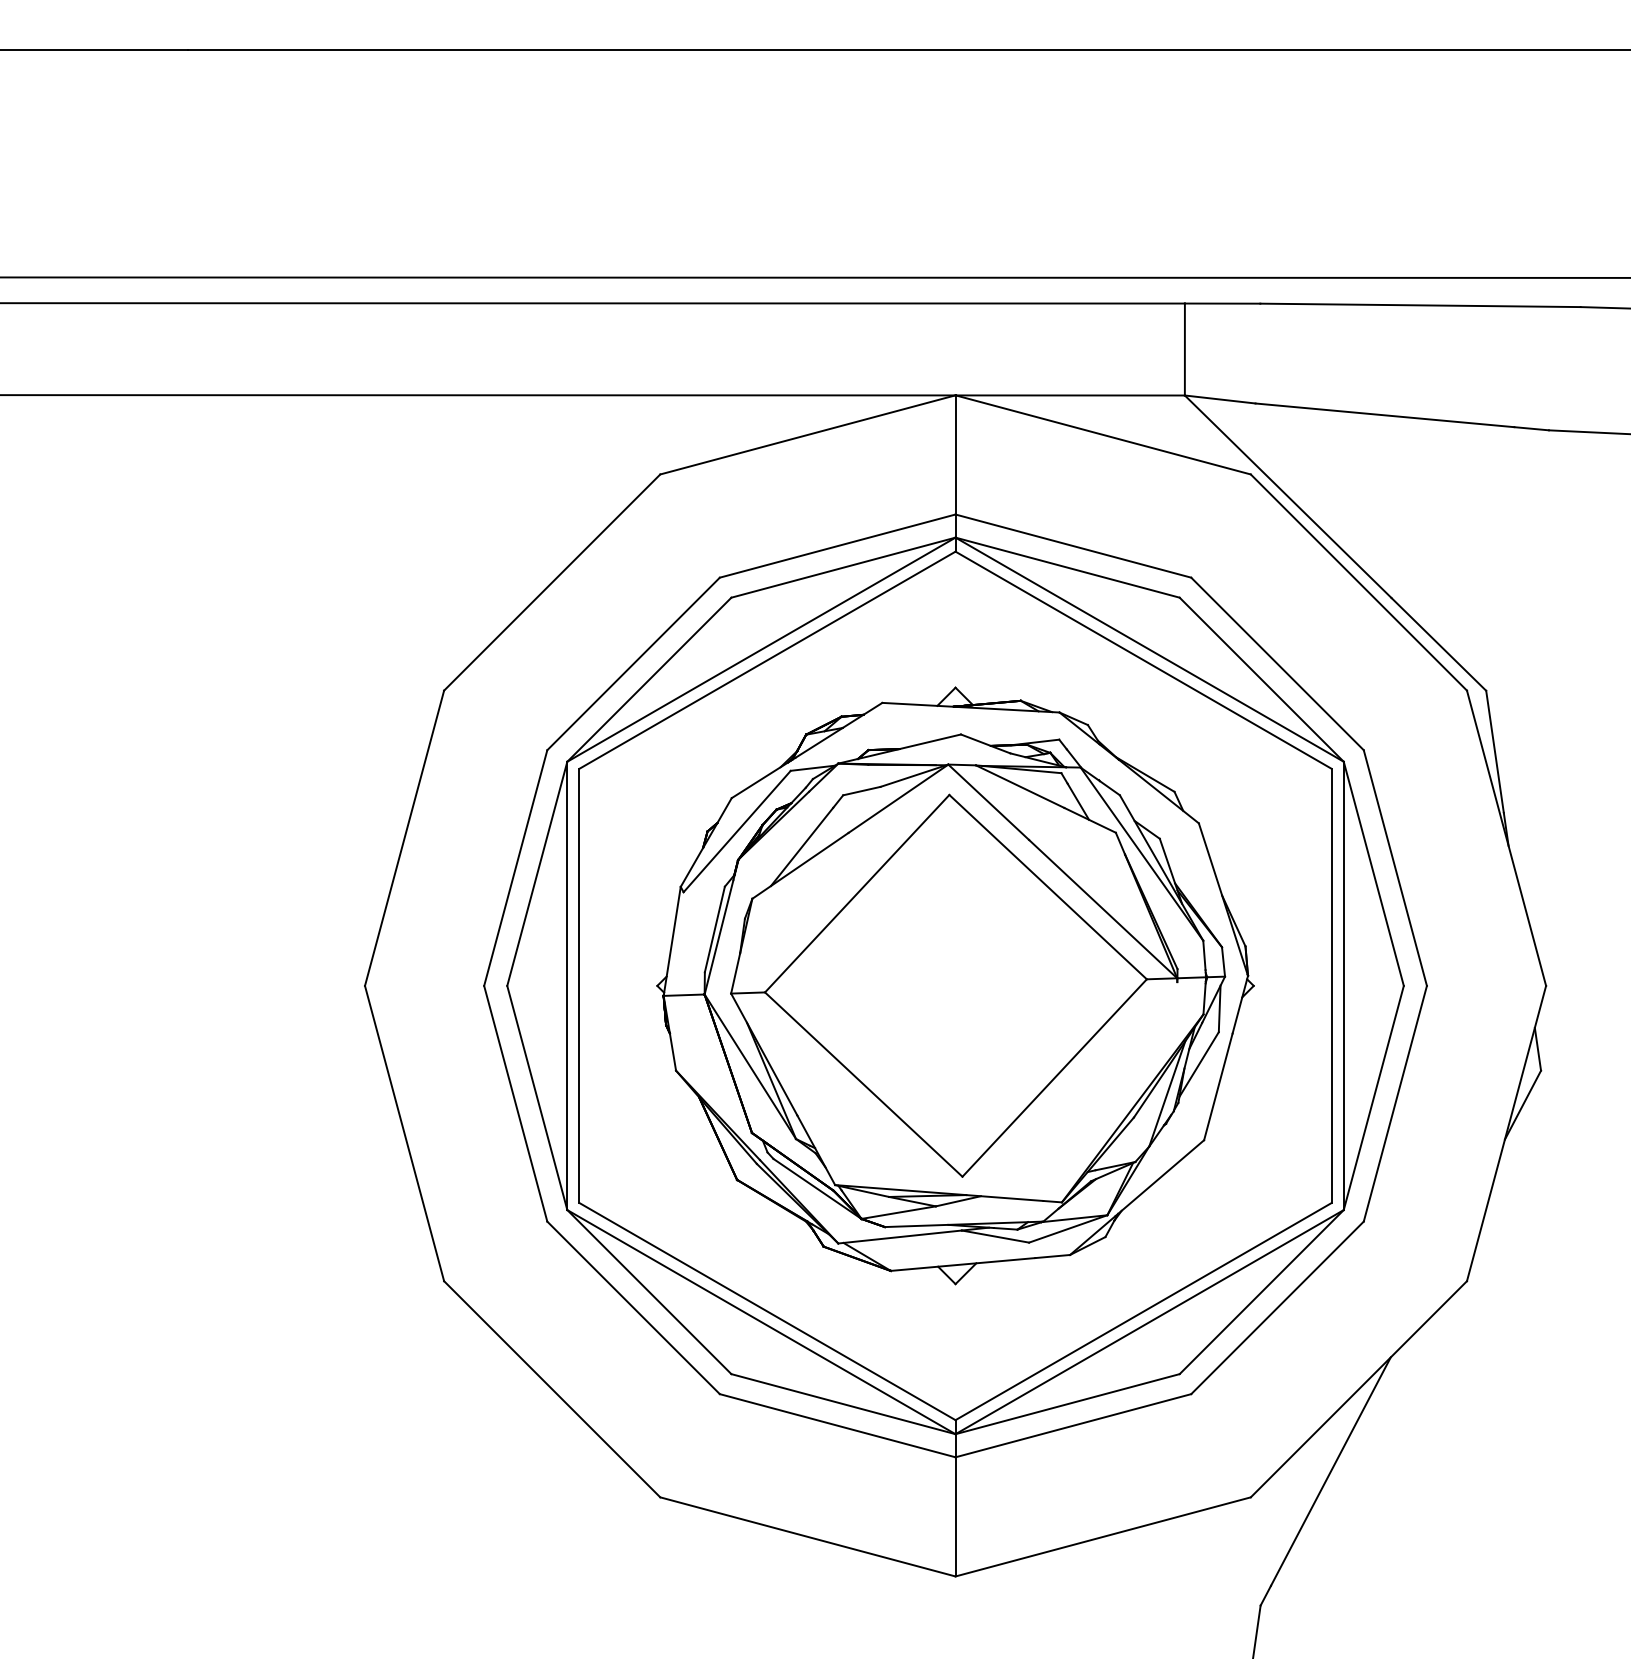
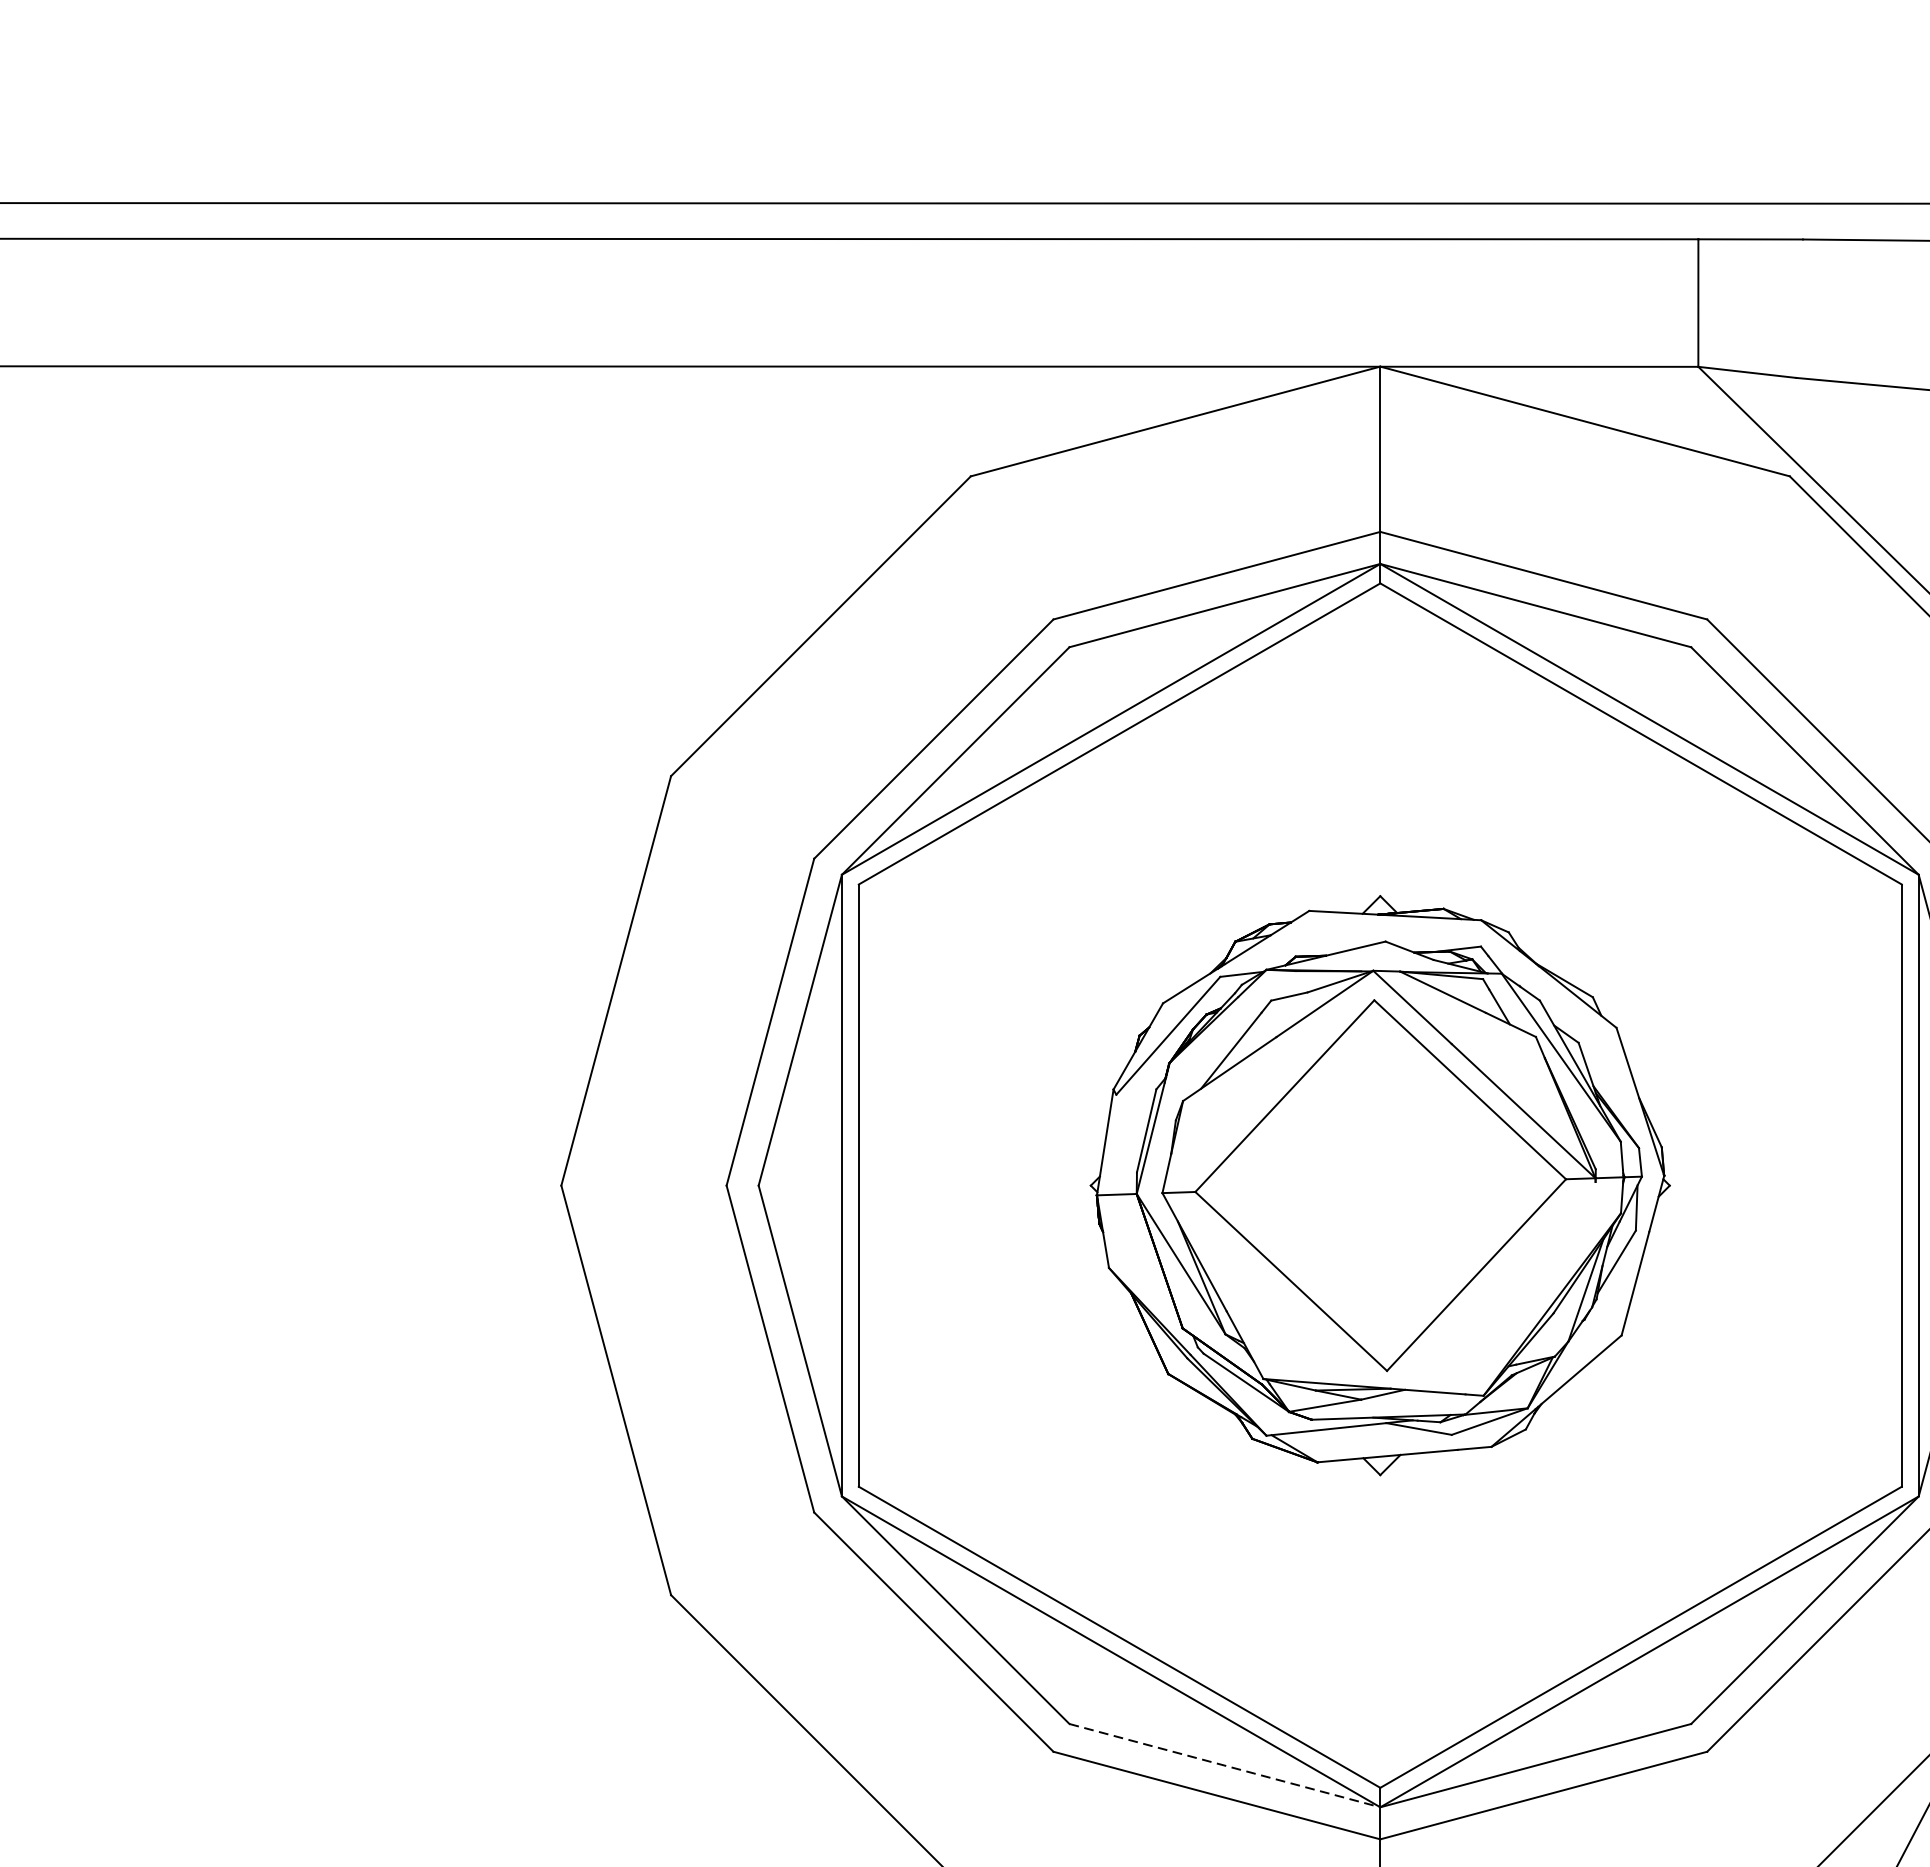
part: (955, 985) -> (1380, 1185), size x0.7
line: (843, 1404) -> (1224, 1766), solid -> dashed

